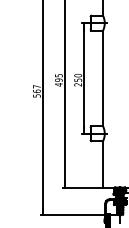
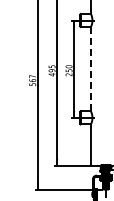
line: (103, 78) -> (91, 69), solid -> dashed

